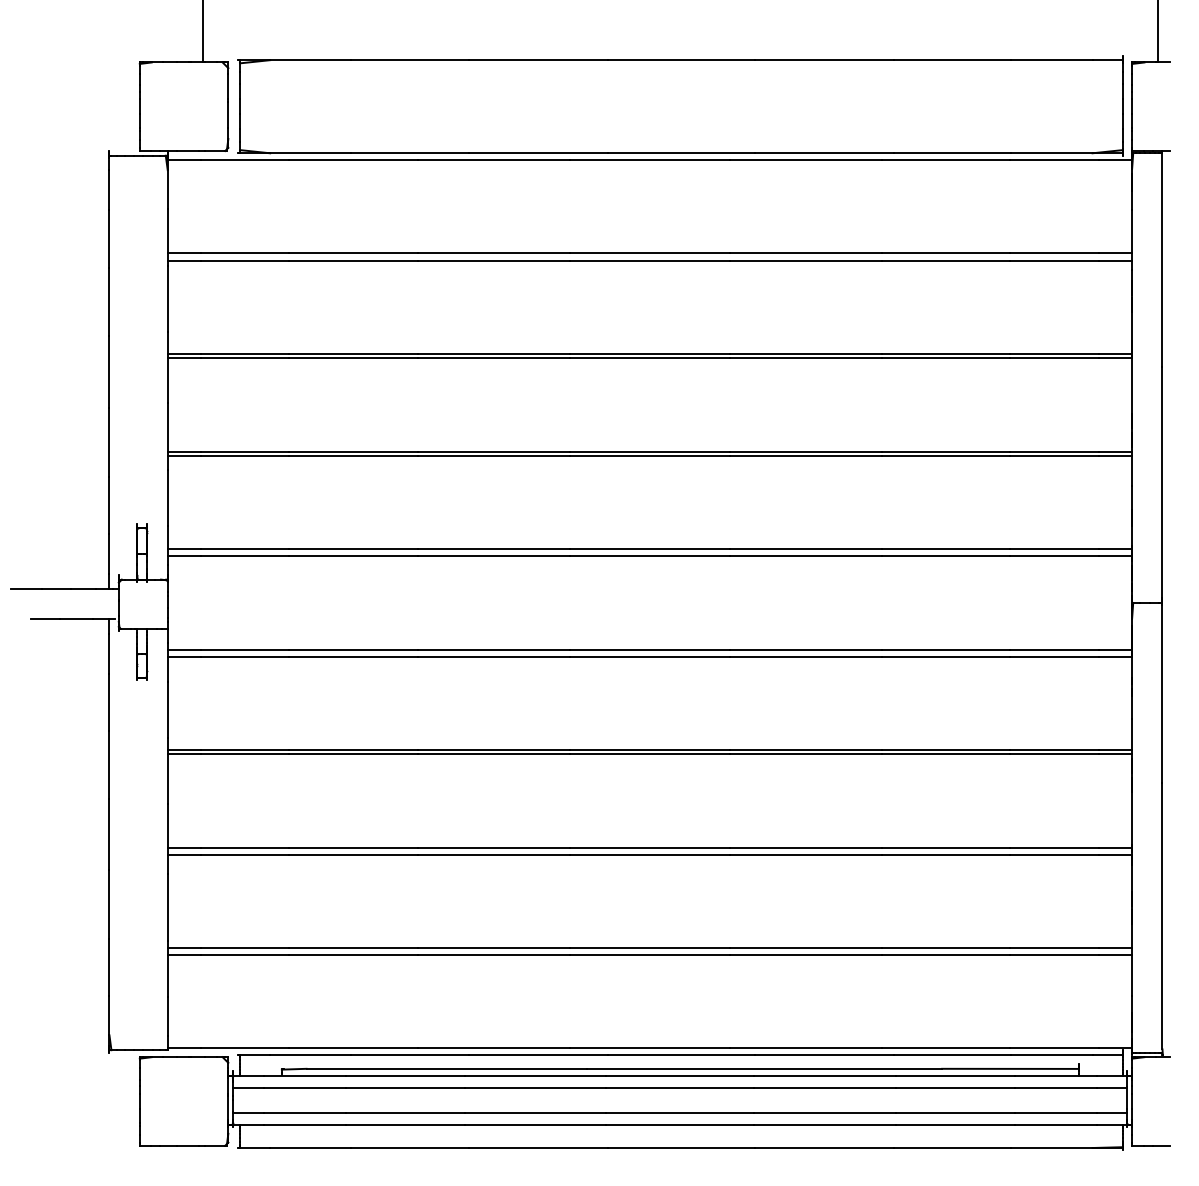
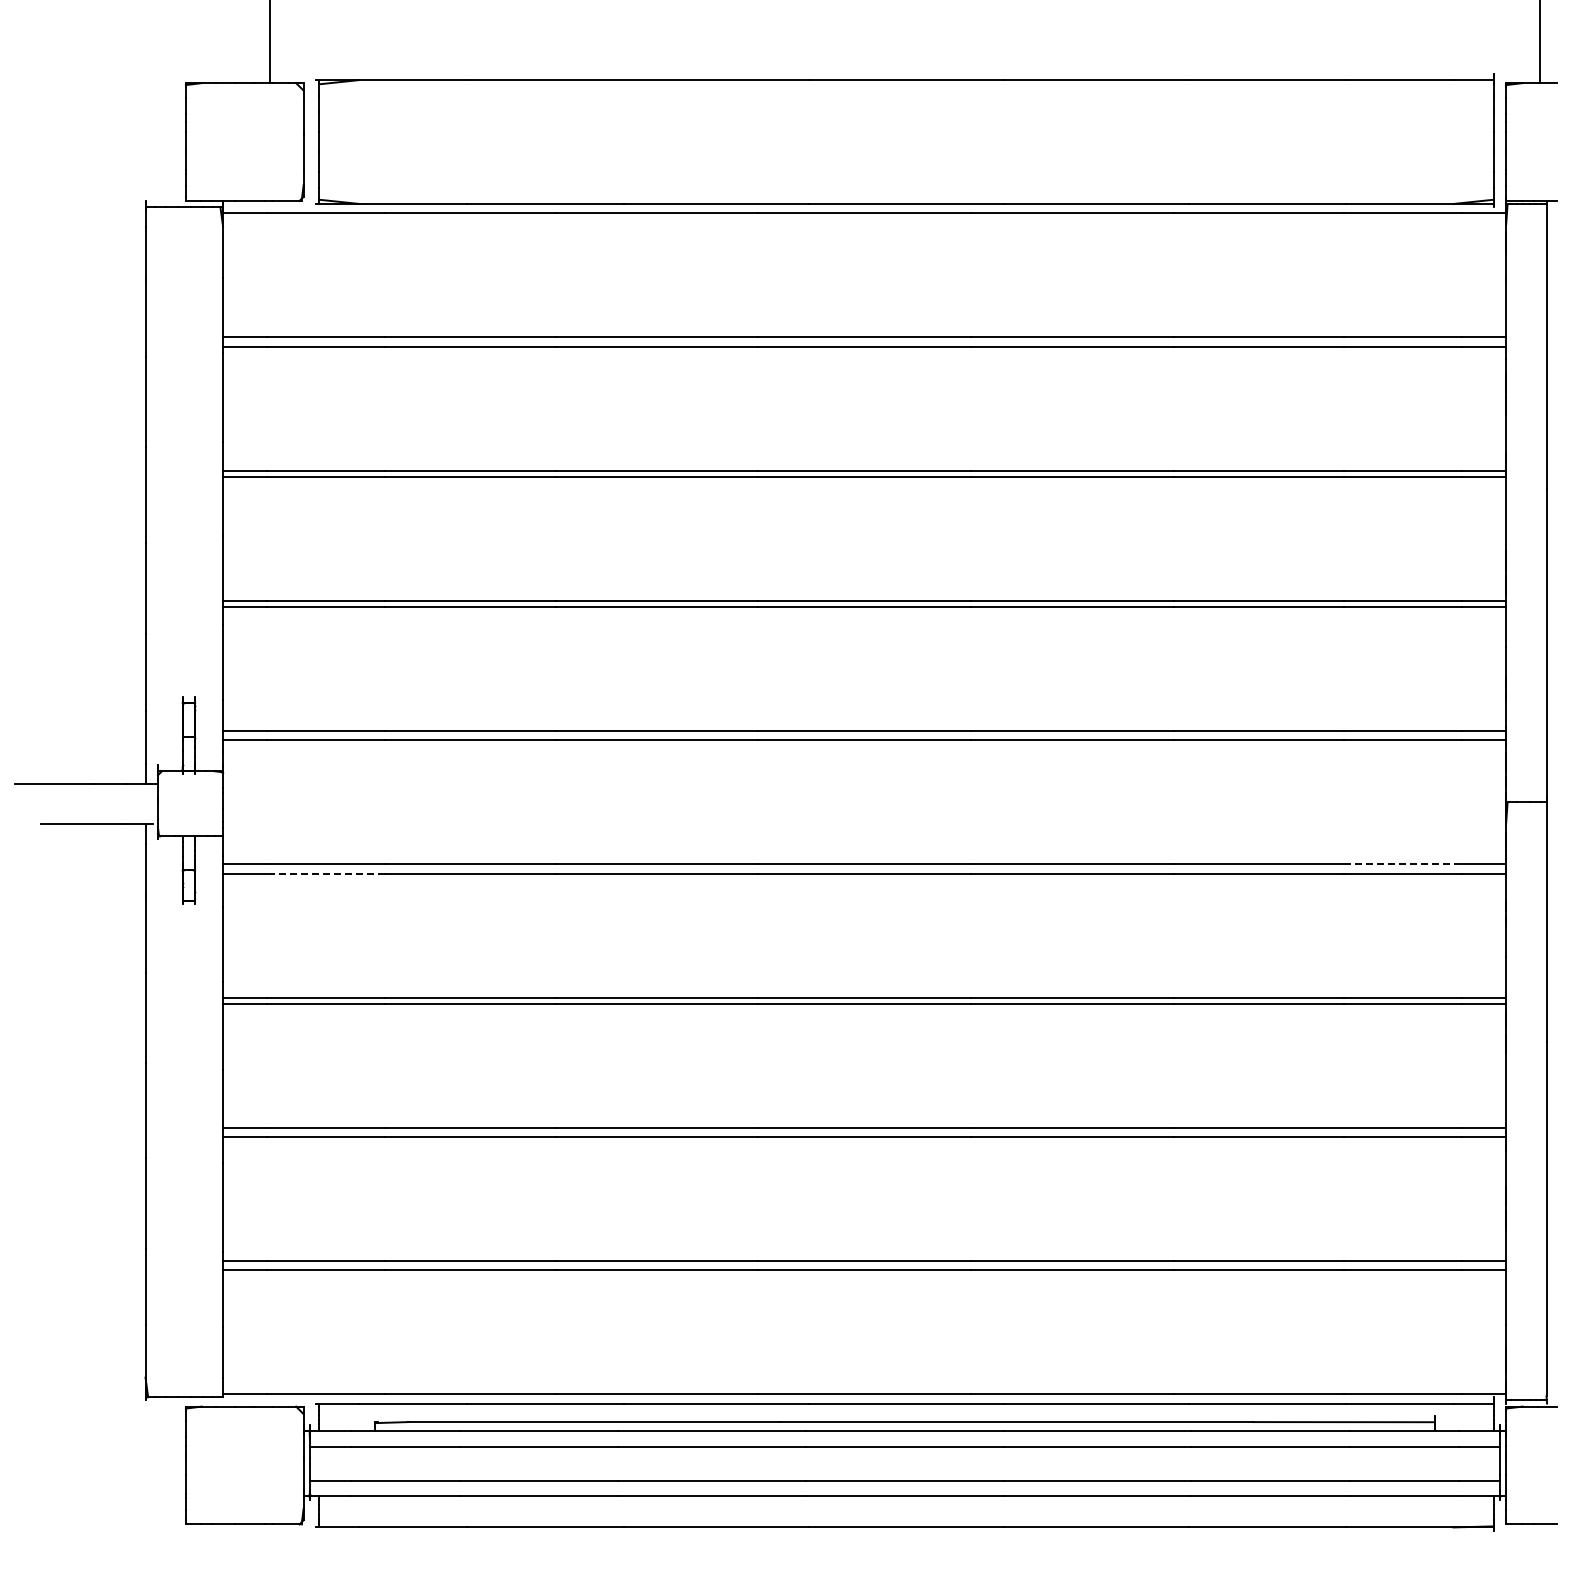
line: (1054, 649) -> (1403, 864), solid -> dashed
line: (244, 656) -> (325, 873), solid -> dashed

